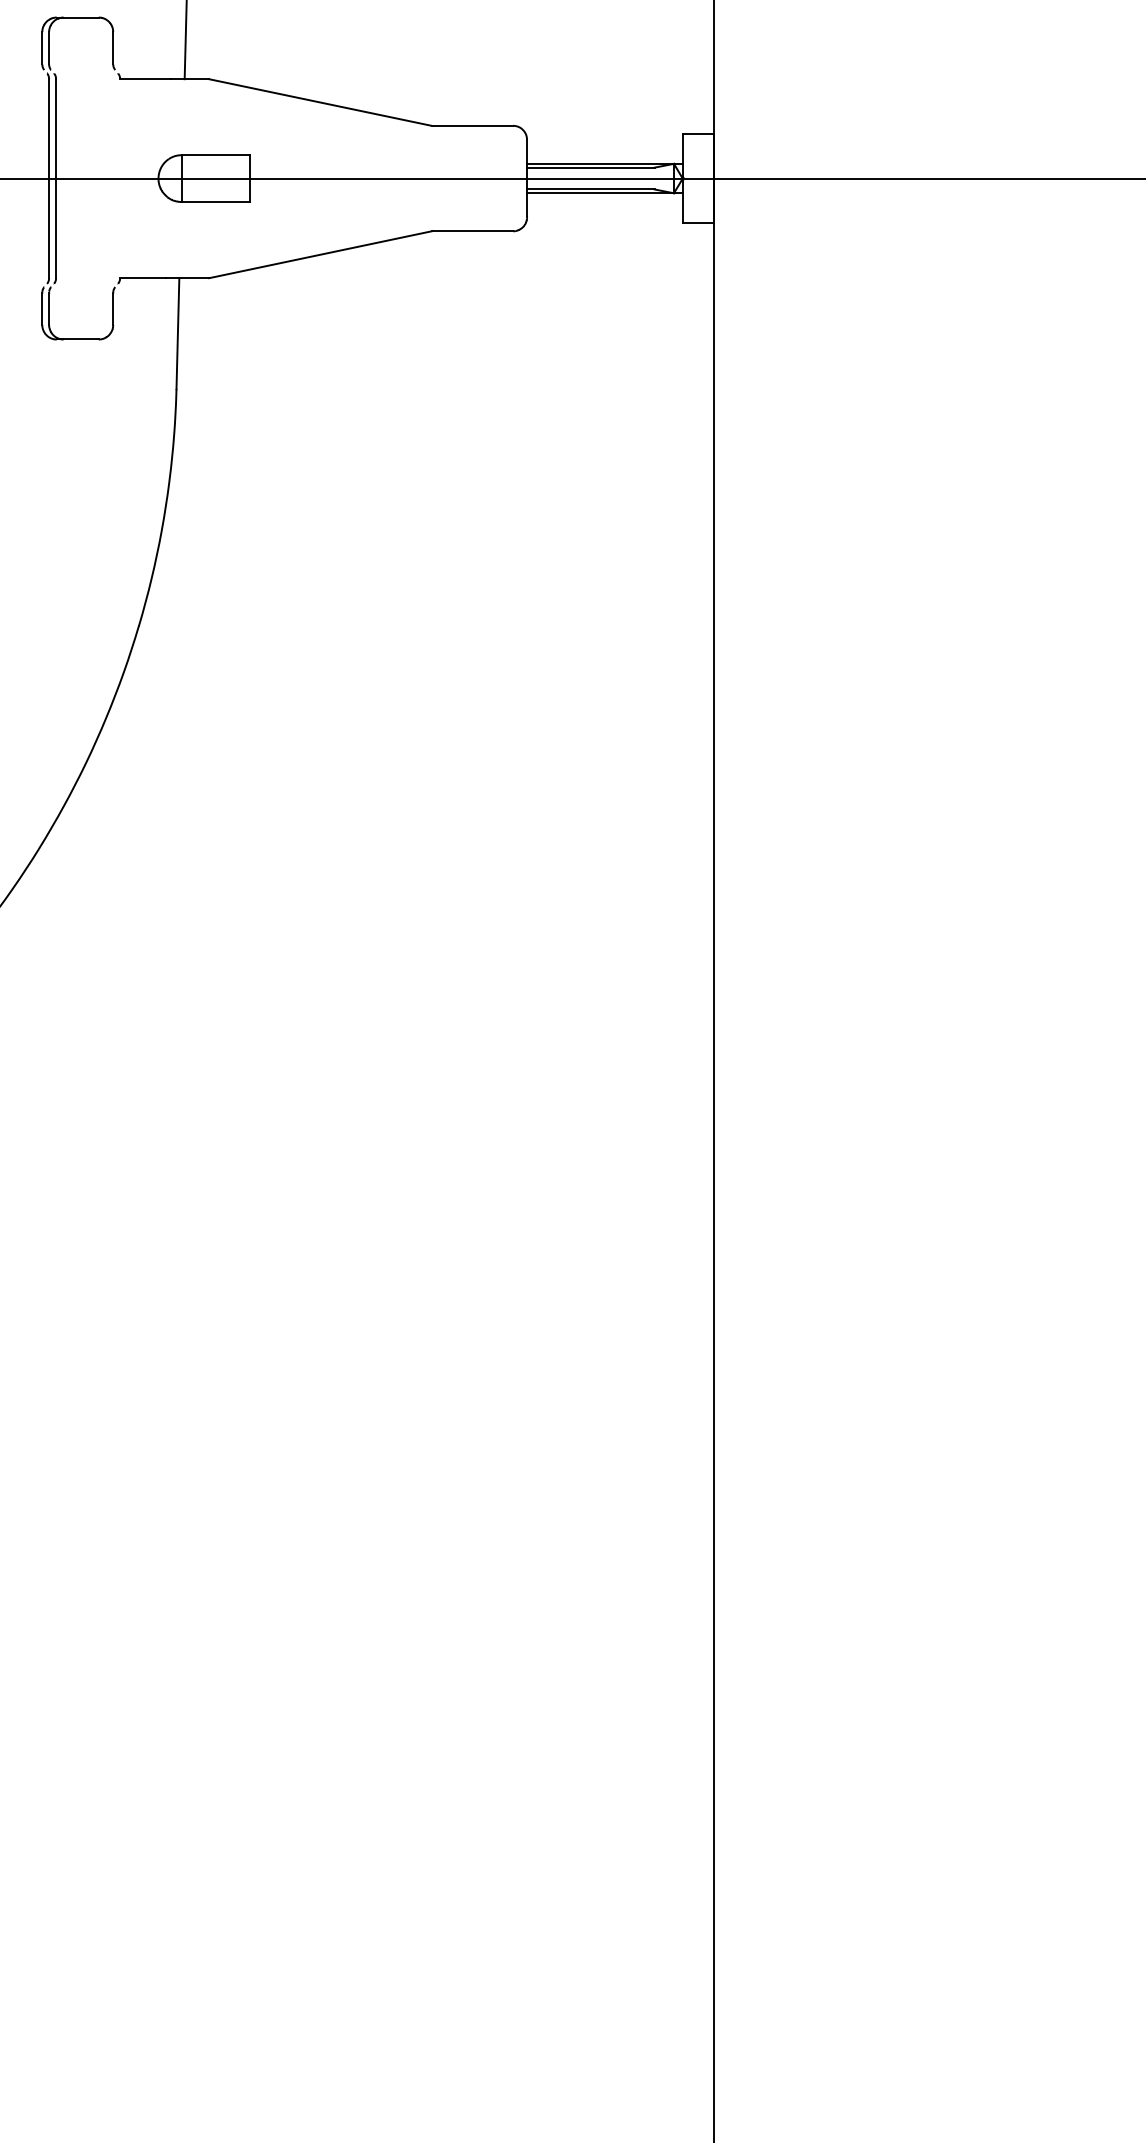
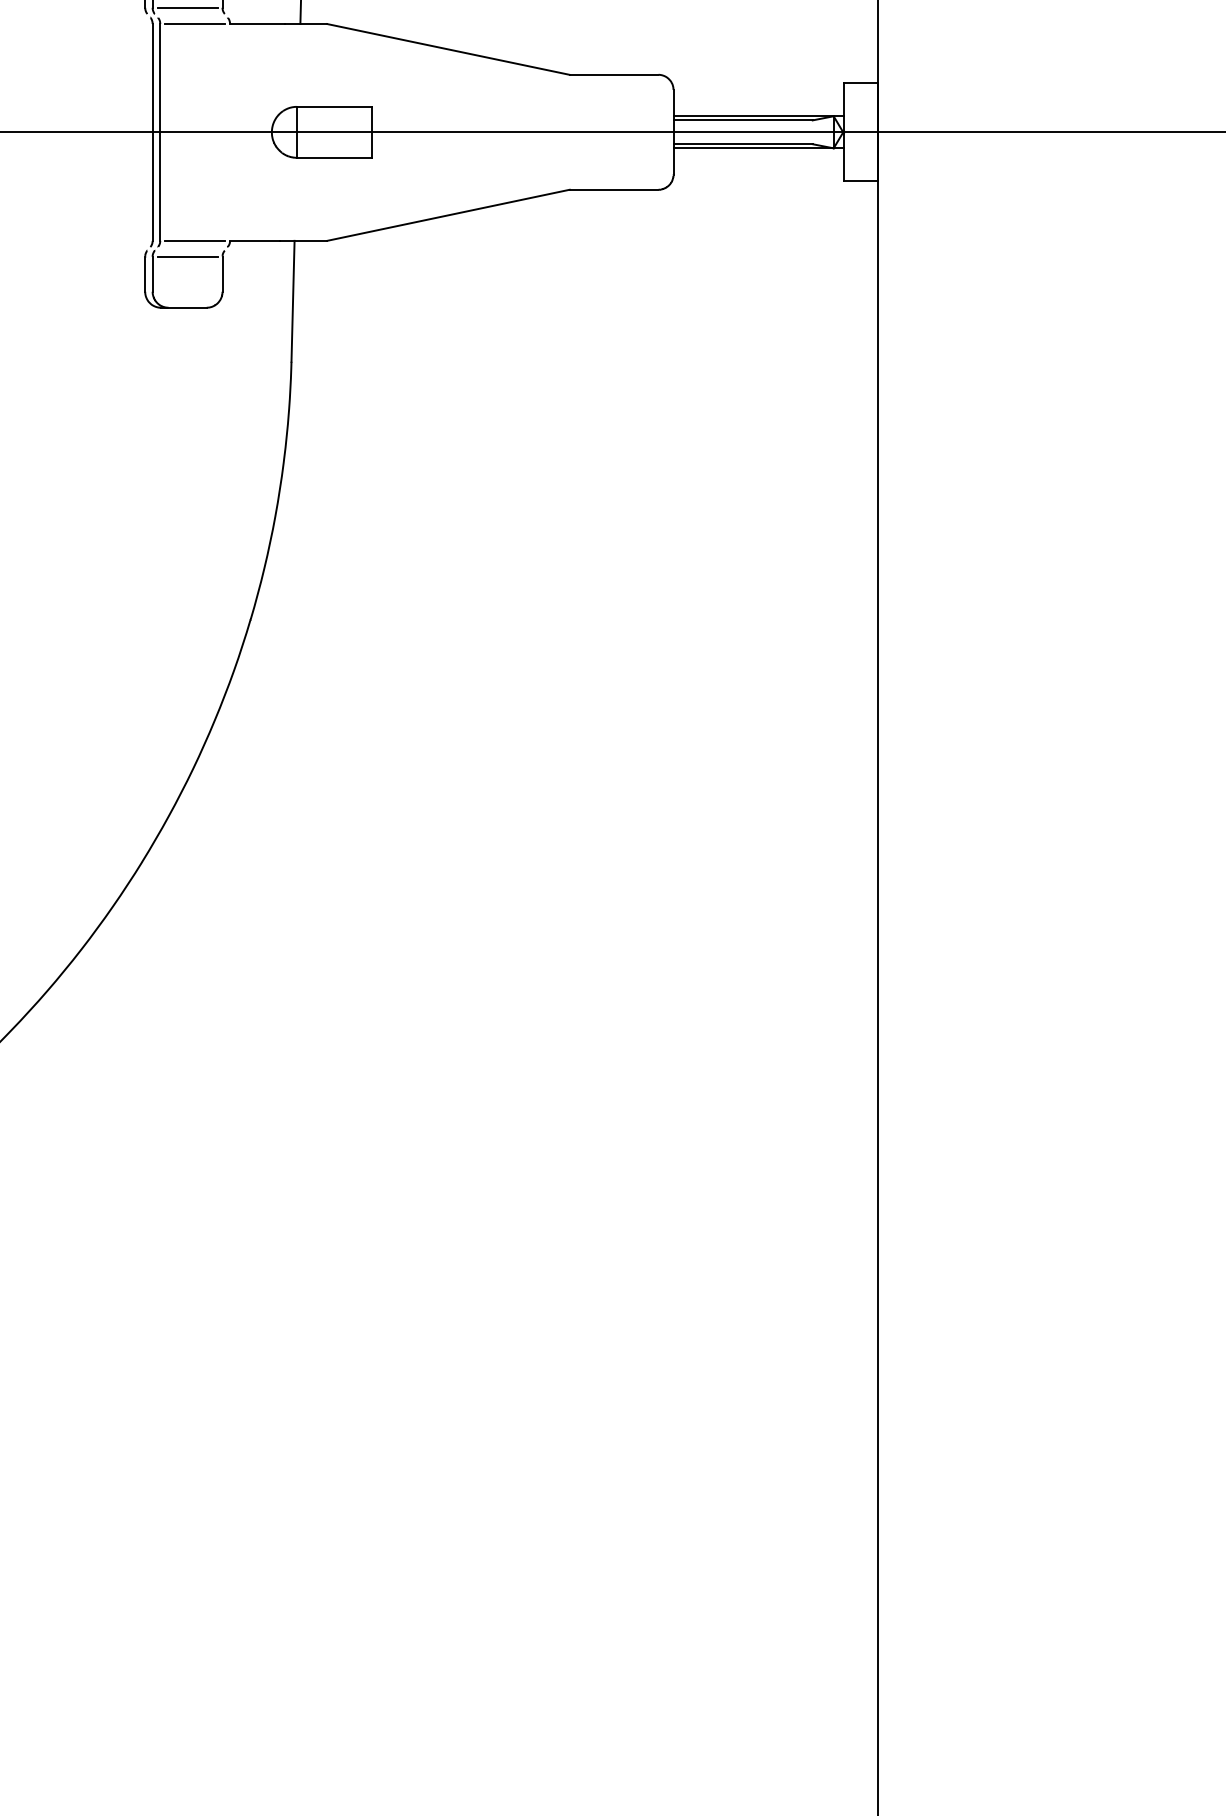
line: (80, 64) -> (186, 7), added
line: (87, 79) -> (194, 24), added
line: (87, 278) -> (194, 241), added
line: (80, 292) -> (186, 256), added

